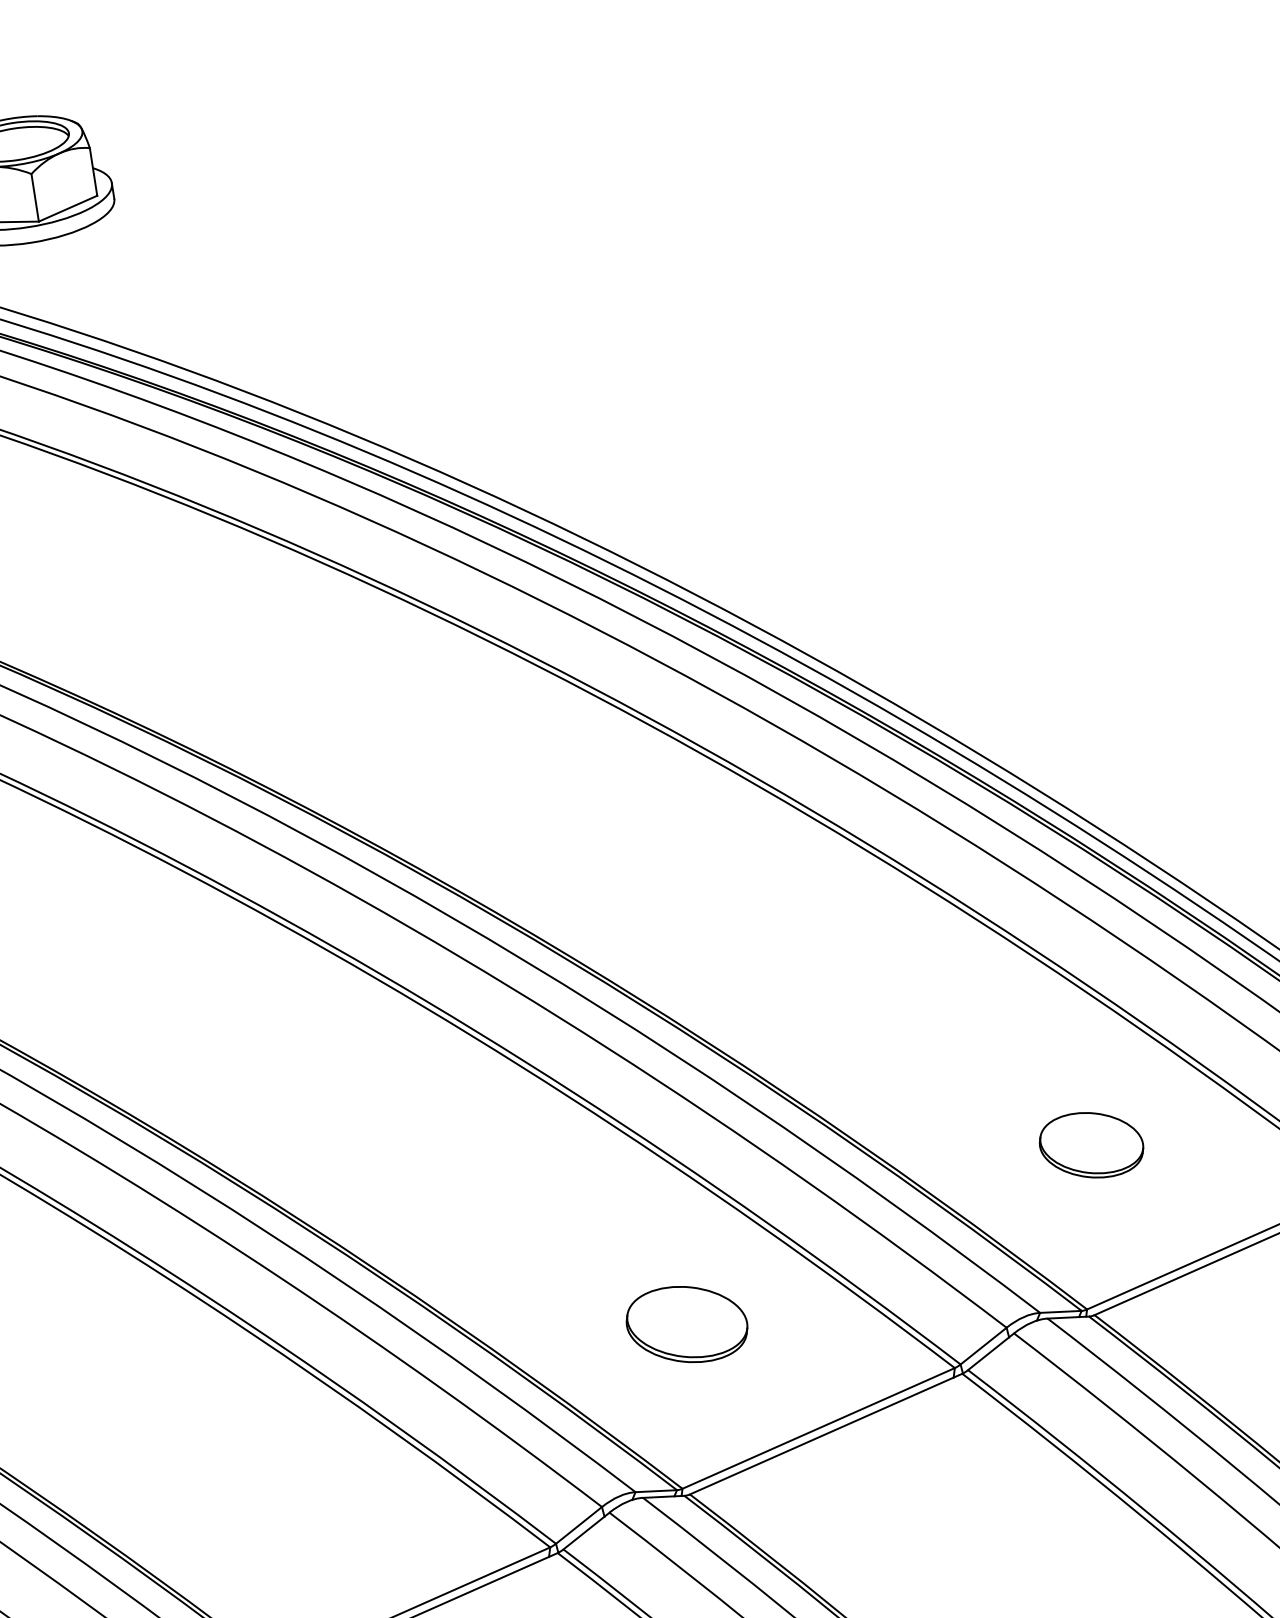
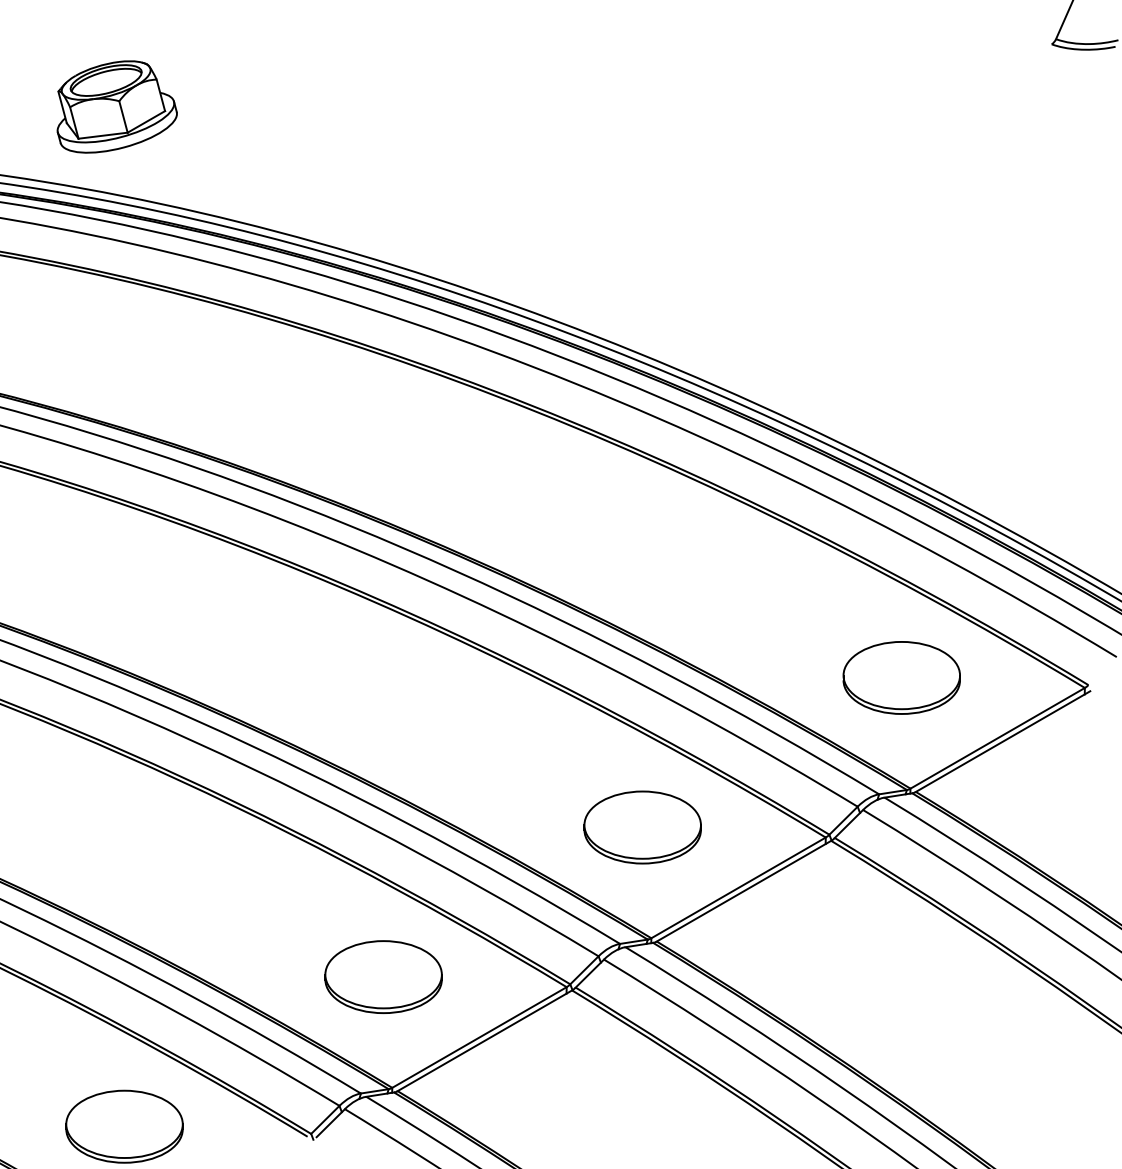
part: (1091, 1144) -> (901, 677), size x1.67
part: (686, 1324) -> (642, 827), size x1.43
part: (282, 1502) -> (383, 976), added

